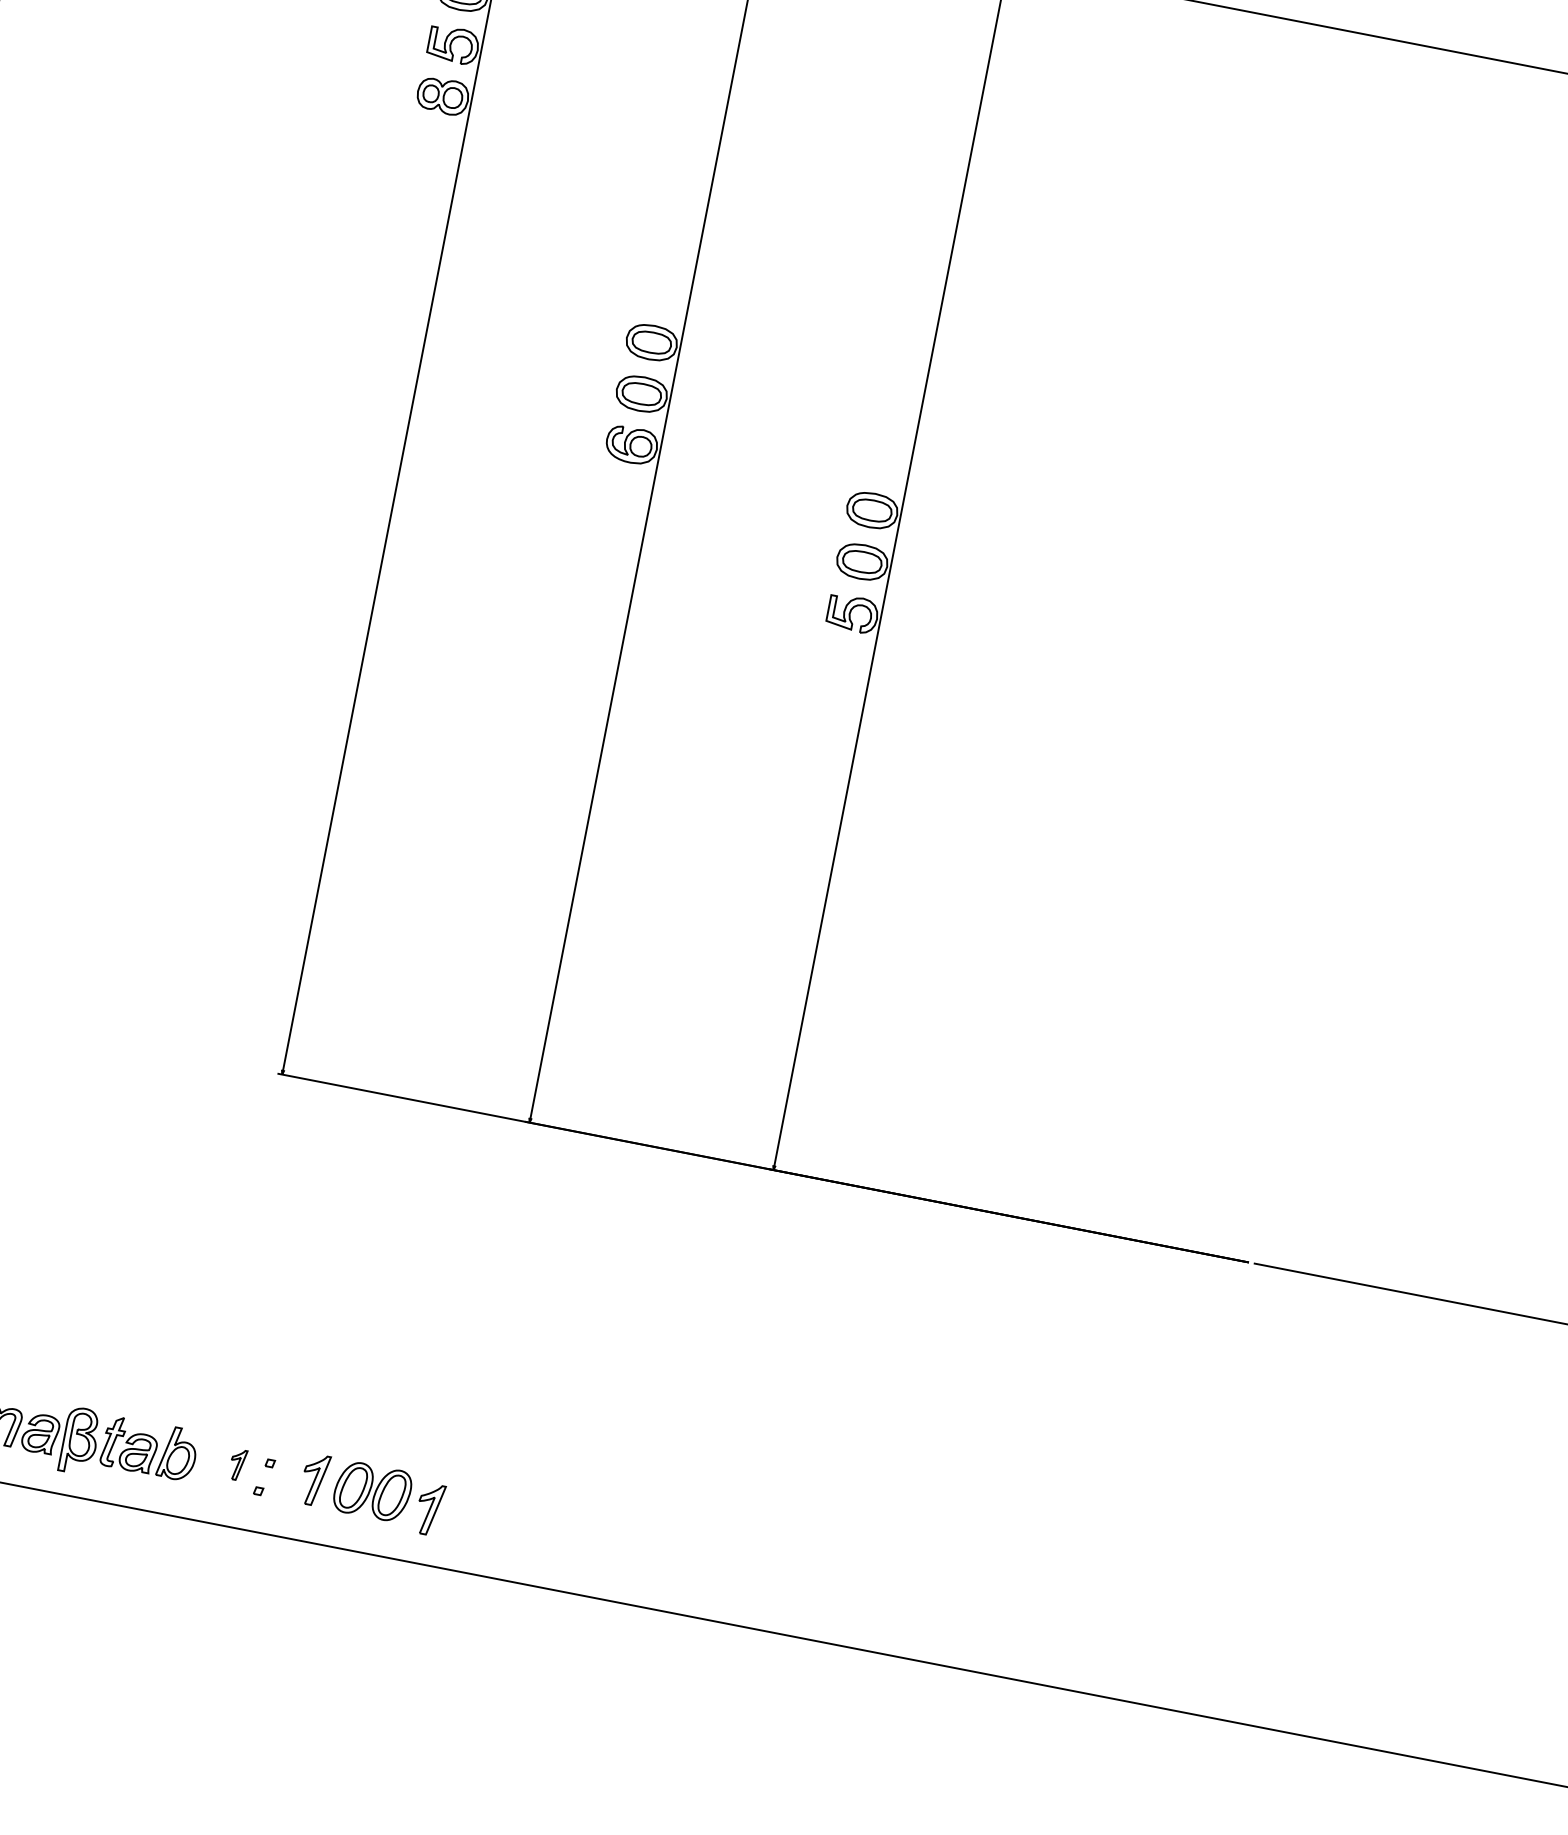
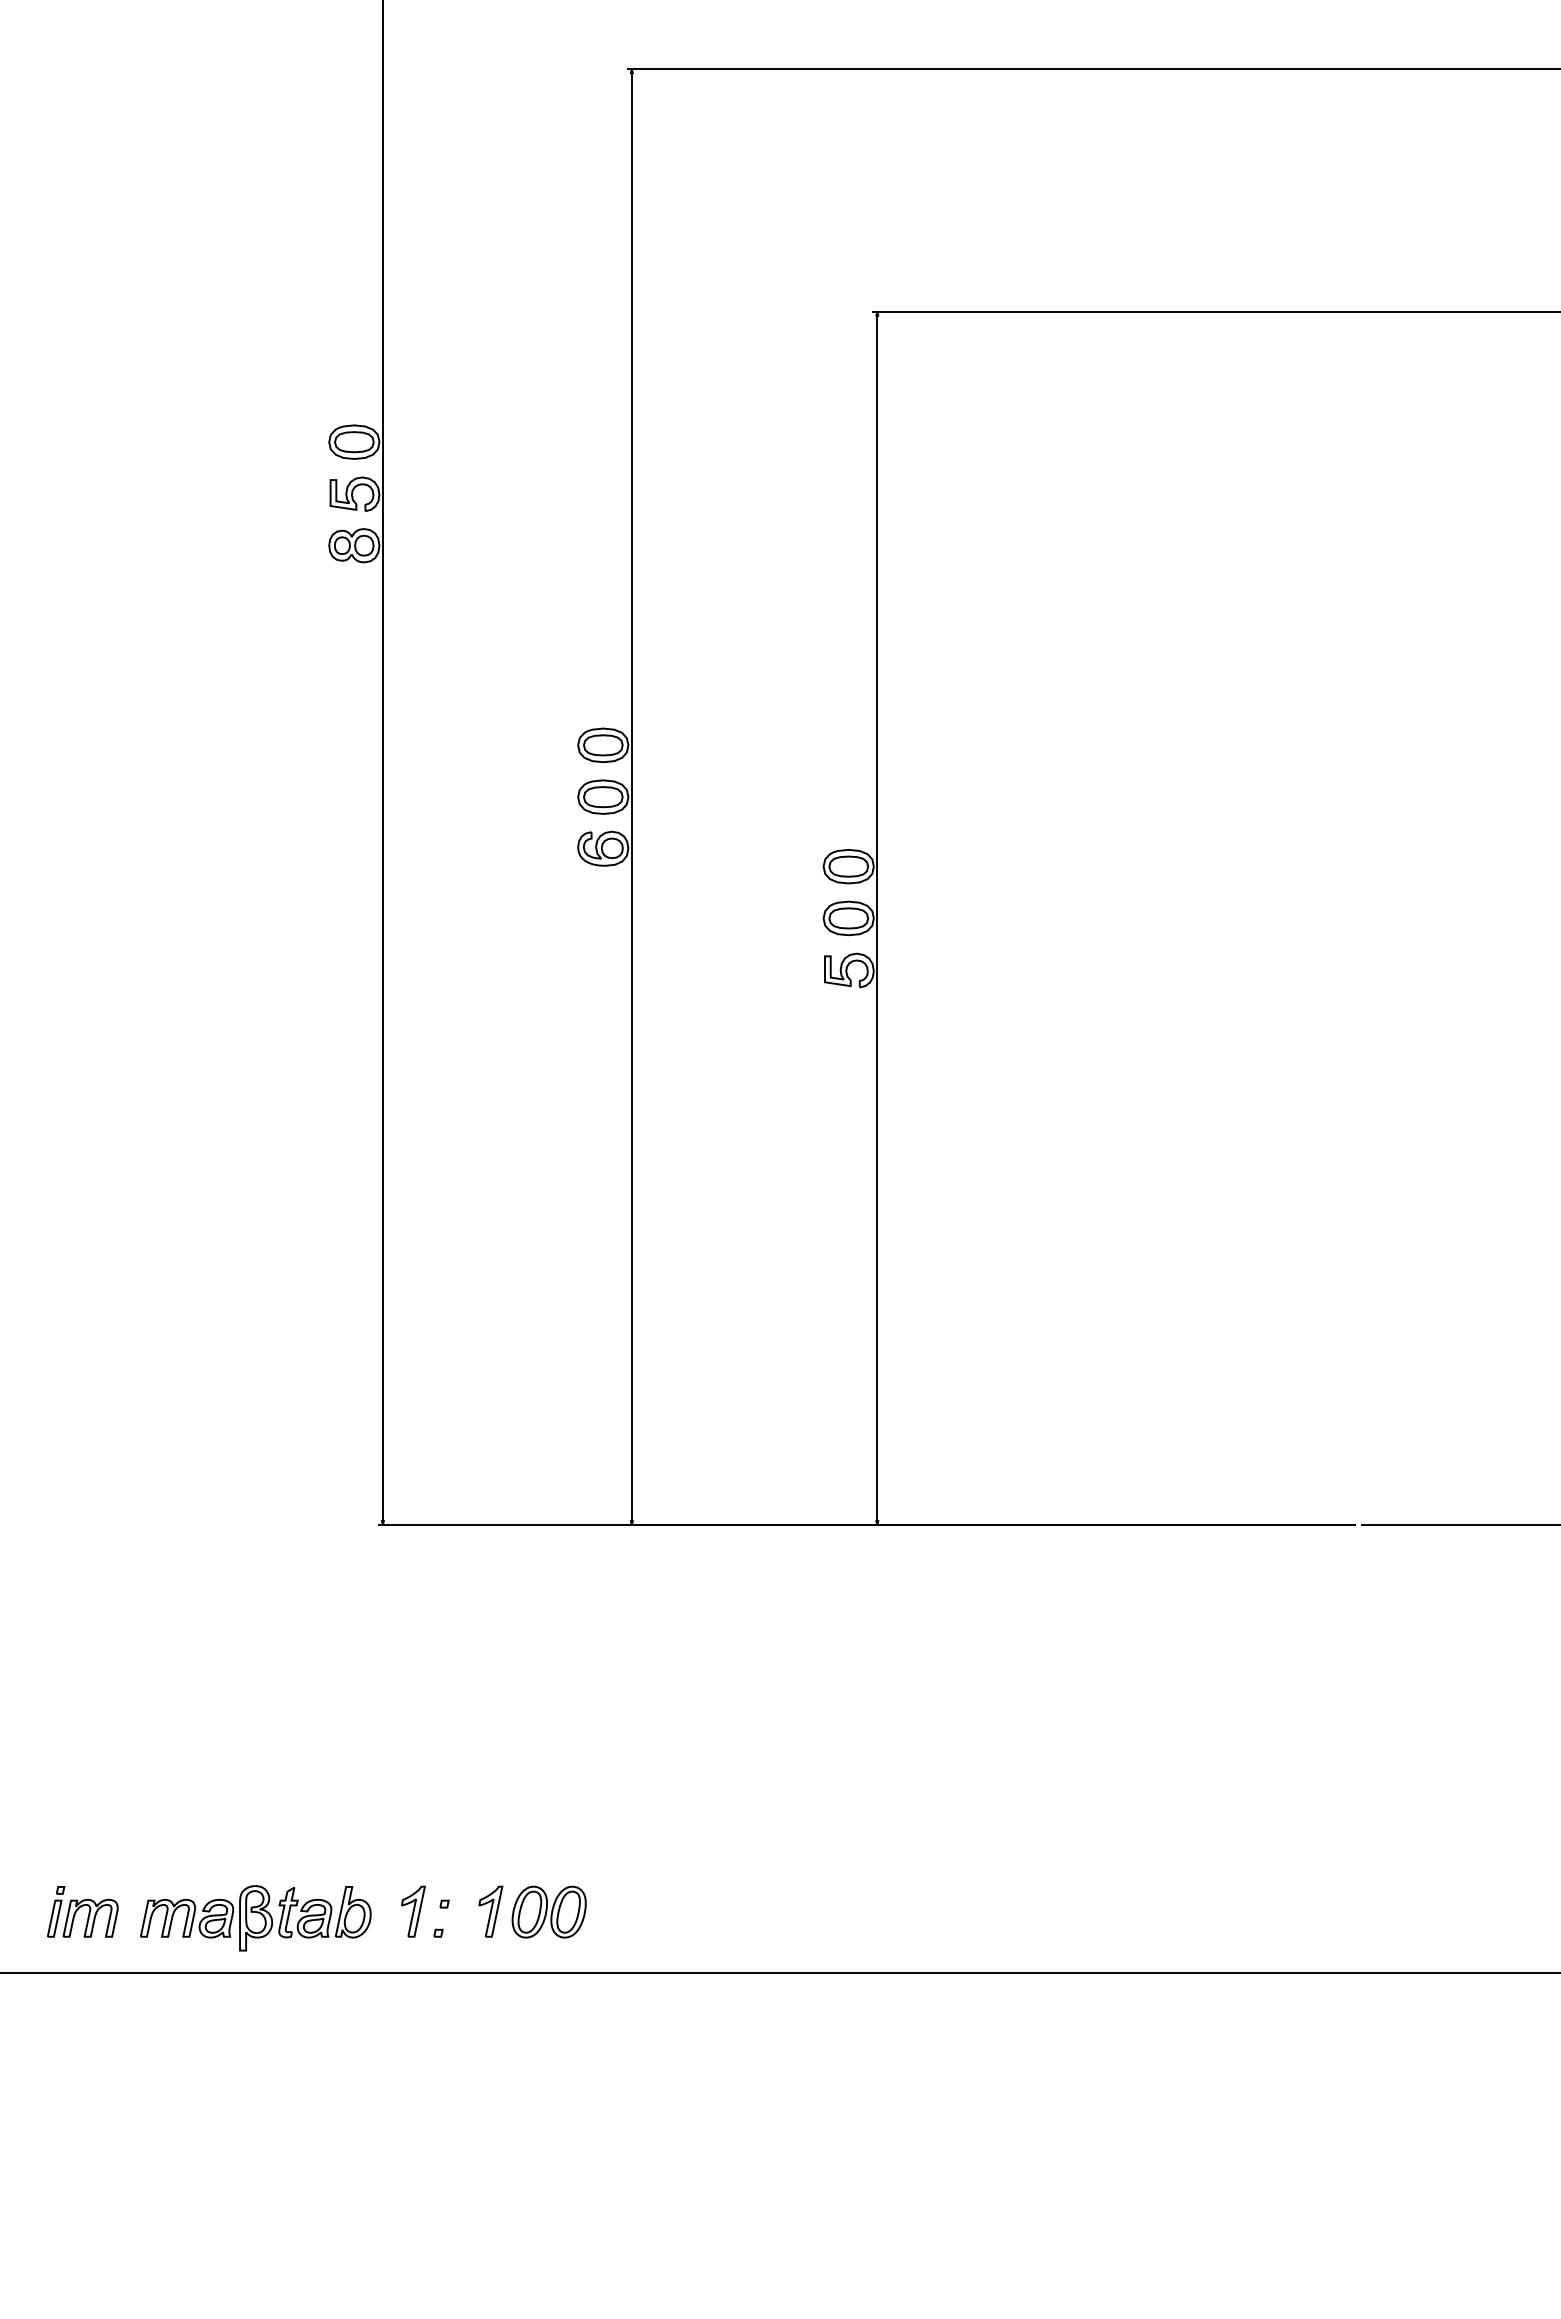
part: (237, 1464) -> (413, 1911), size x1.67
part: (429, 1509) -> (607, 1918), removed

